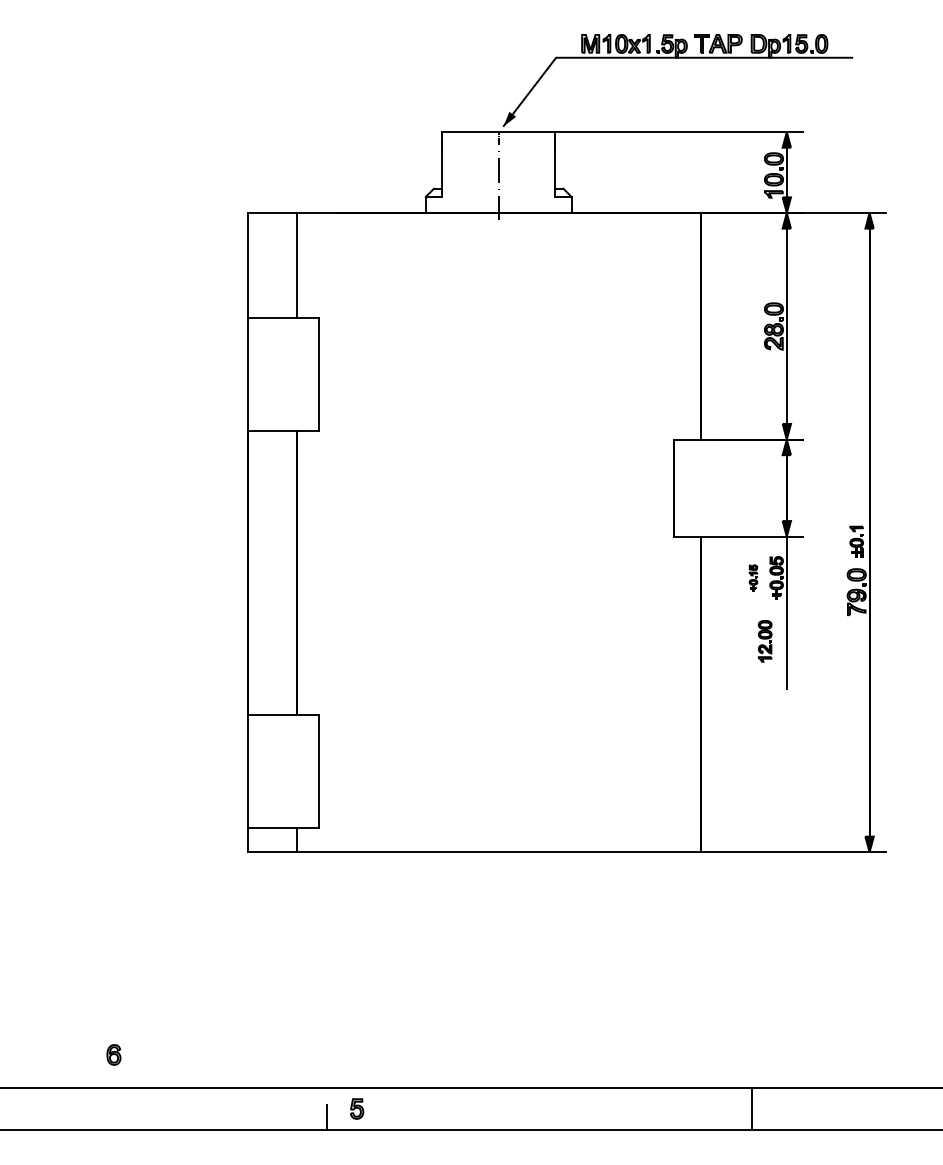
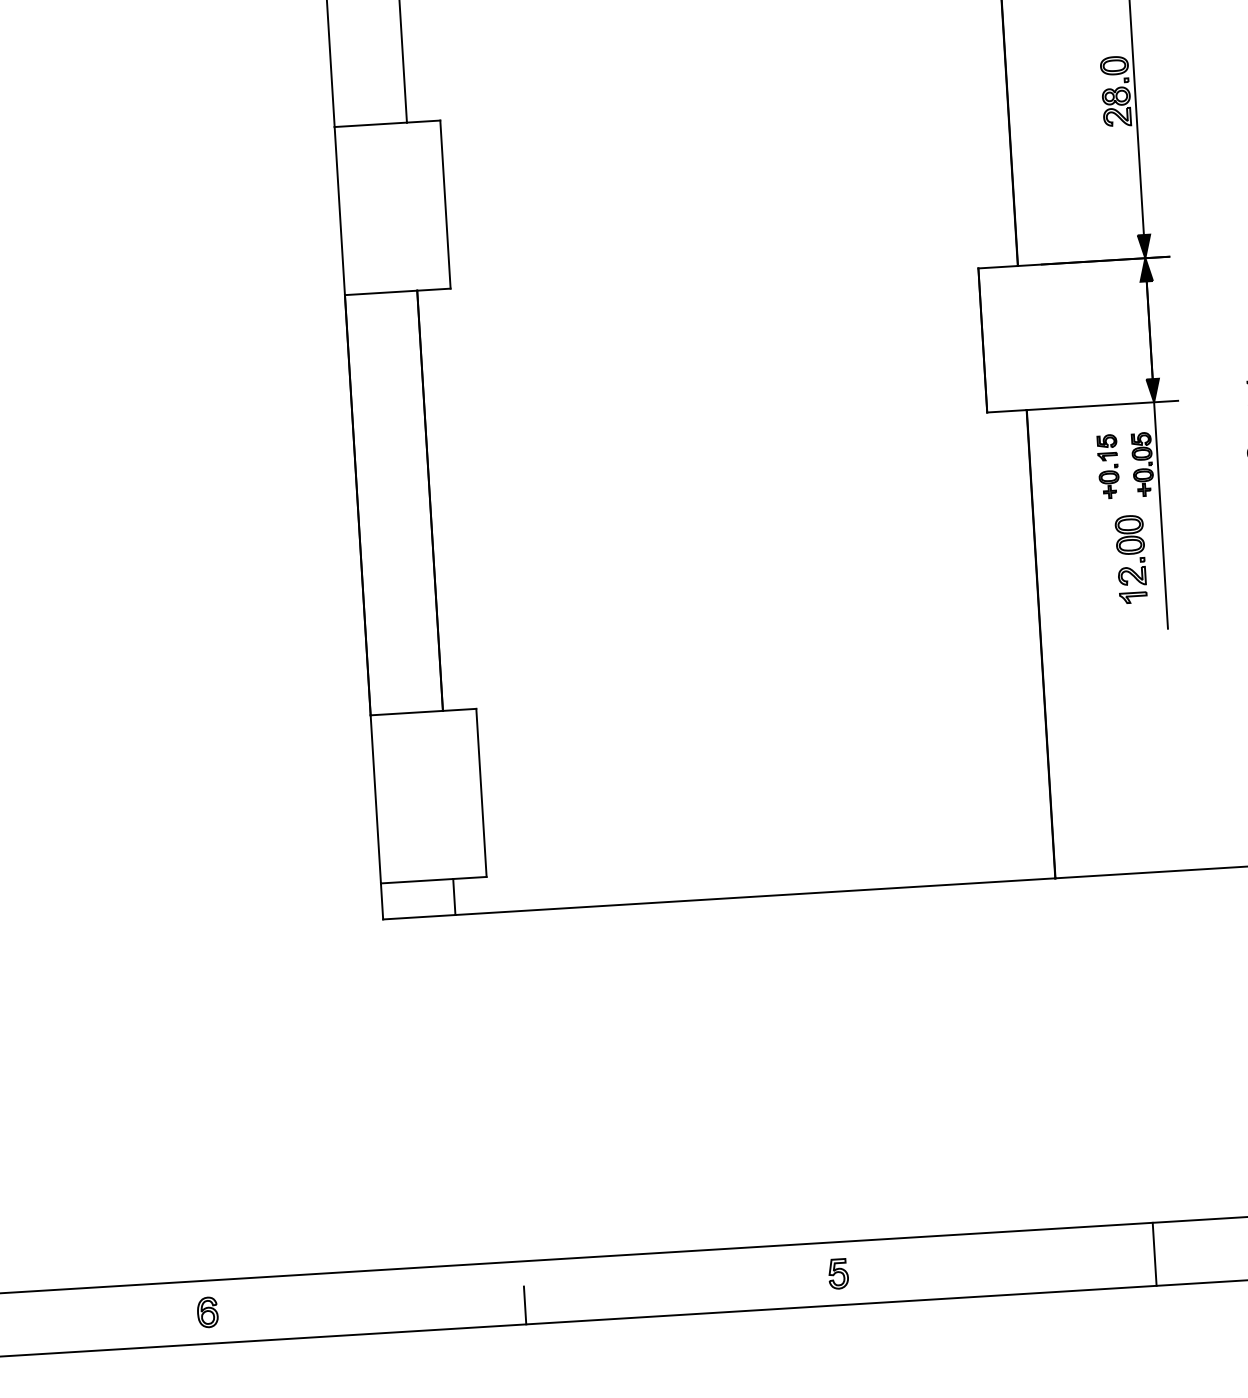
part: (753, 577) -> (1108, 465), size x1.67
part: (765, 641) -> (1132, 559), size x1.43
part: (113, 1054) -> (207, 1311), moved
part: (357, 1108) -> (839, 1273), moved

